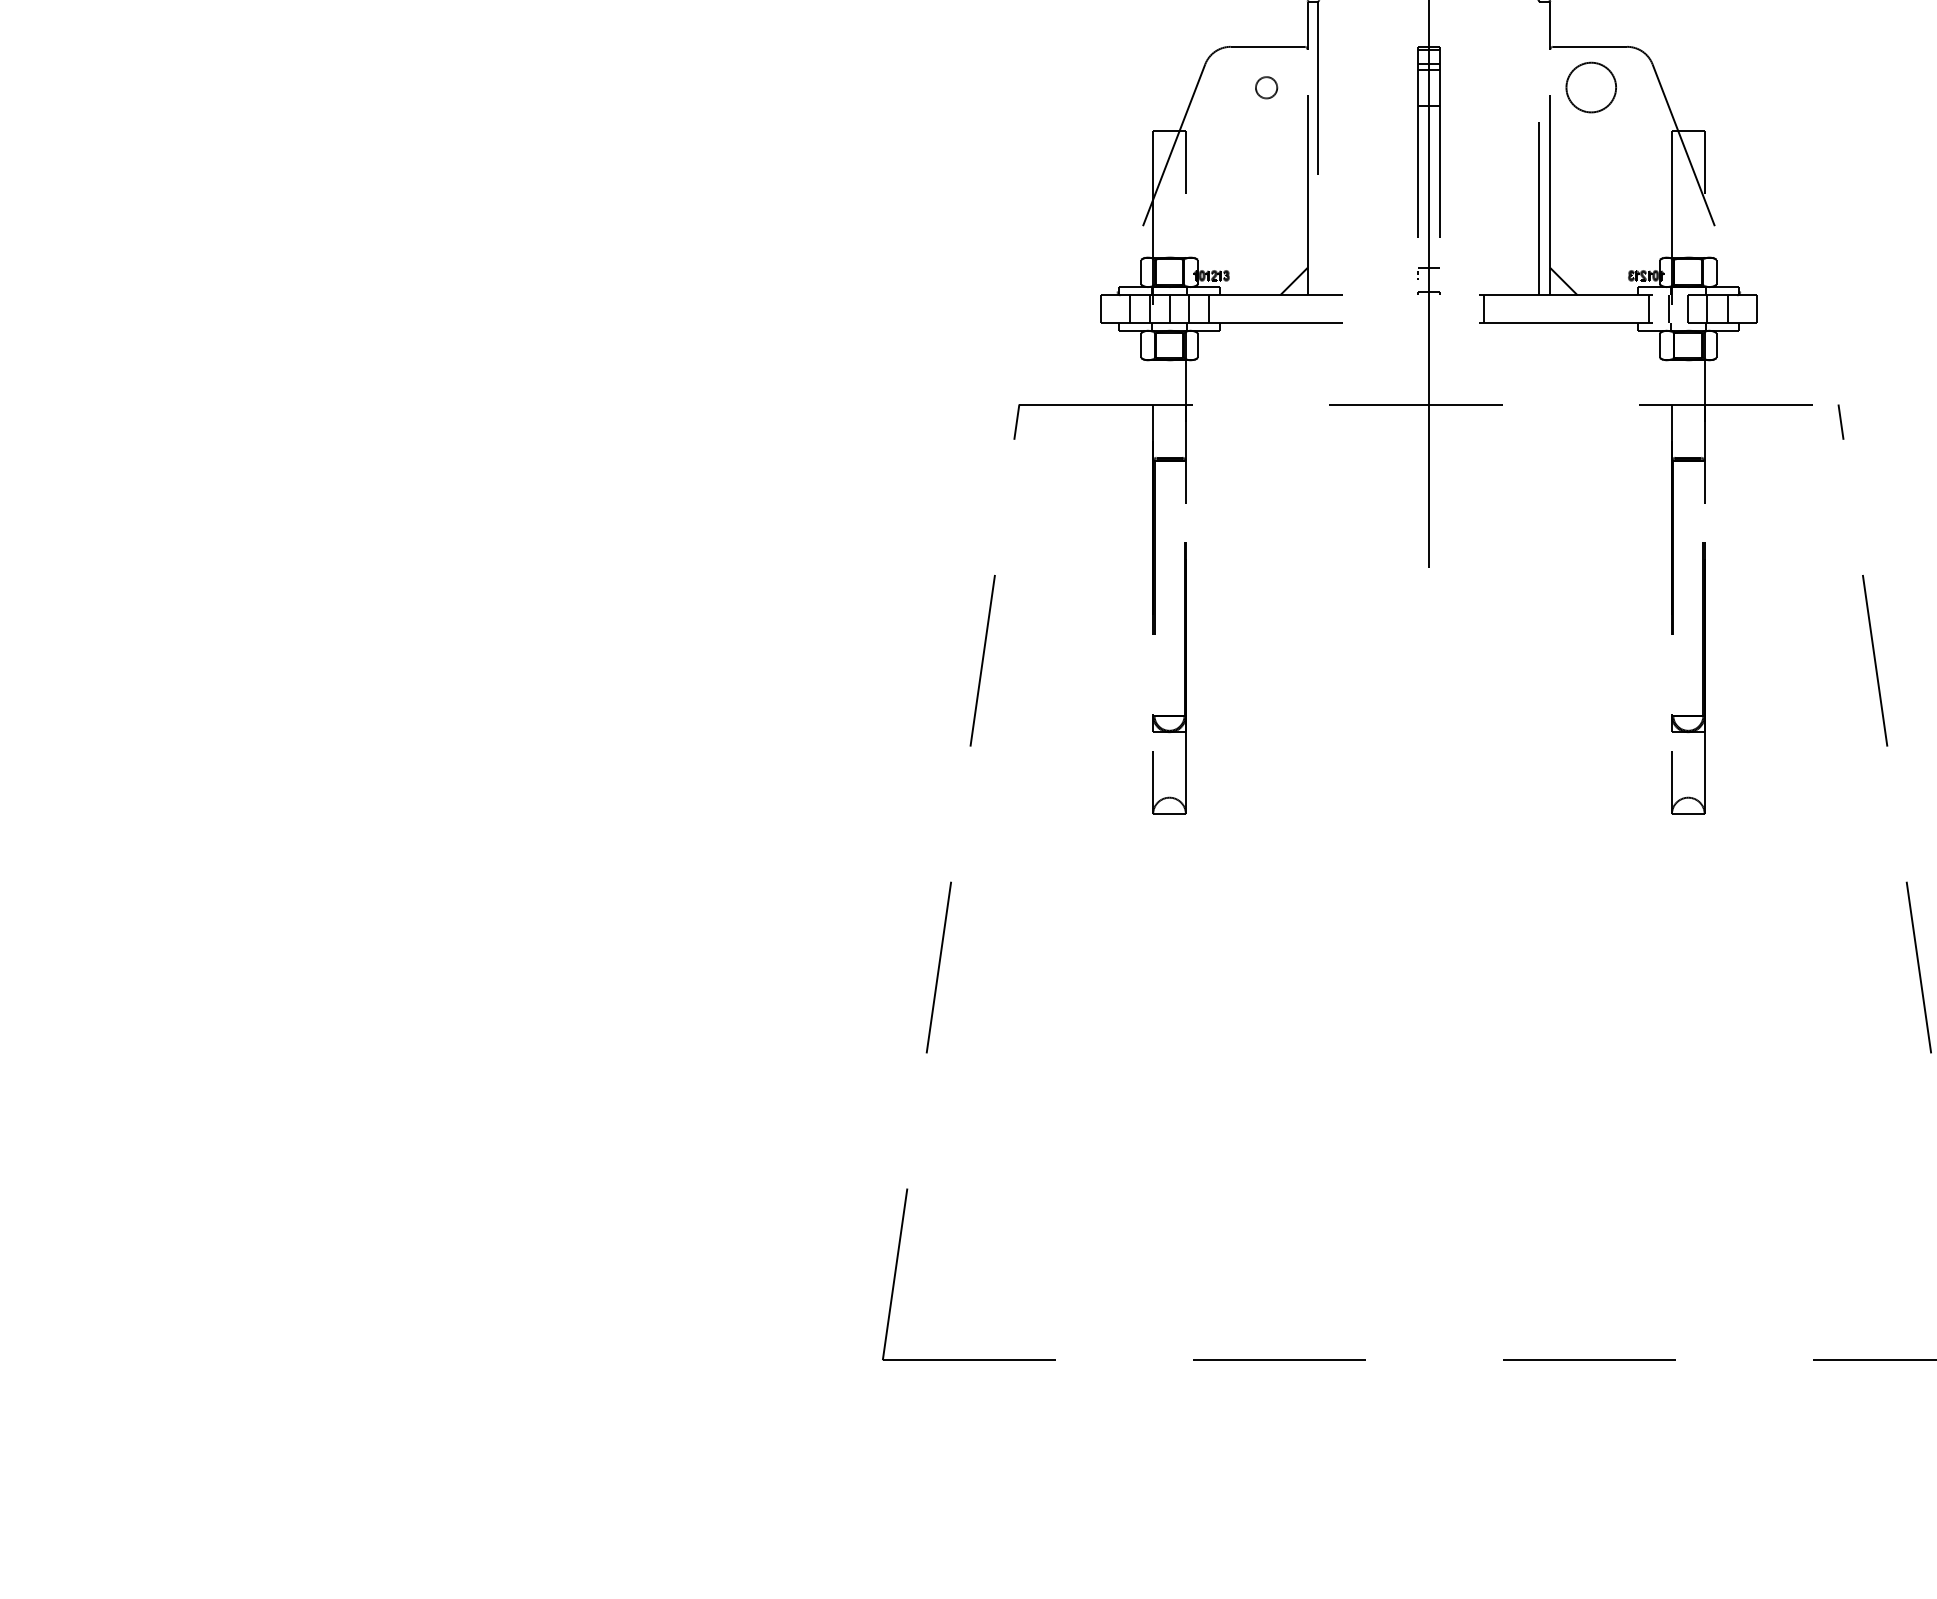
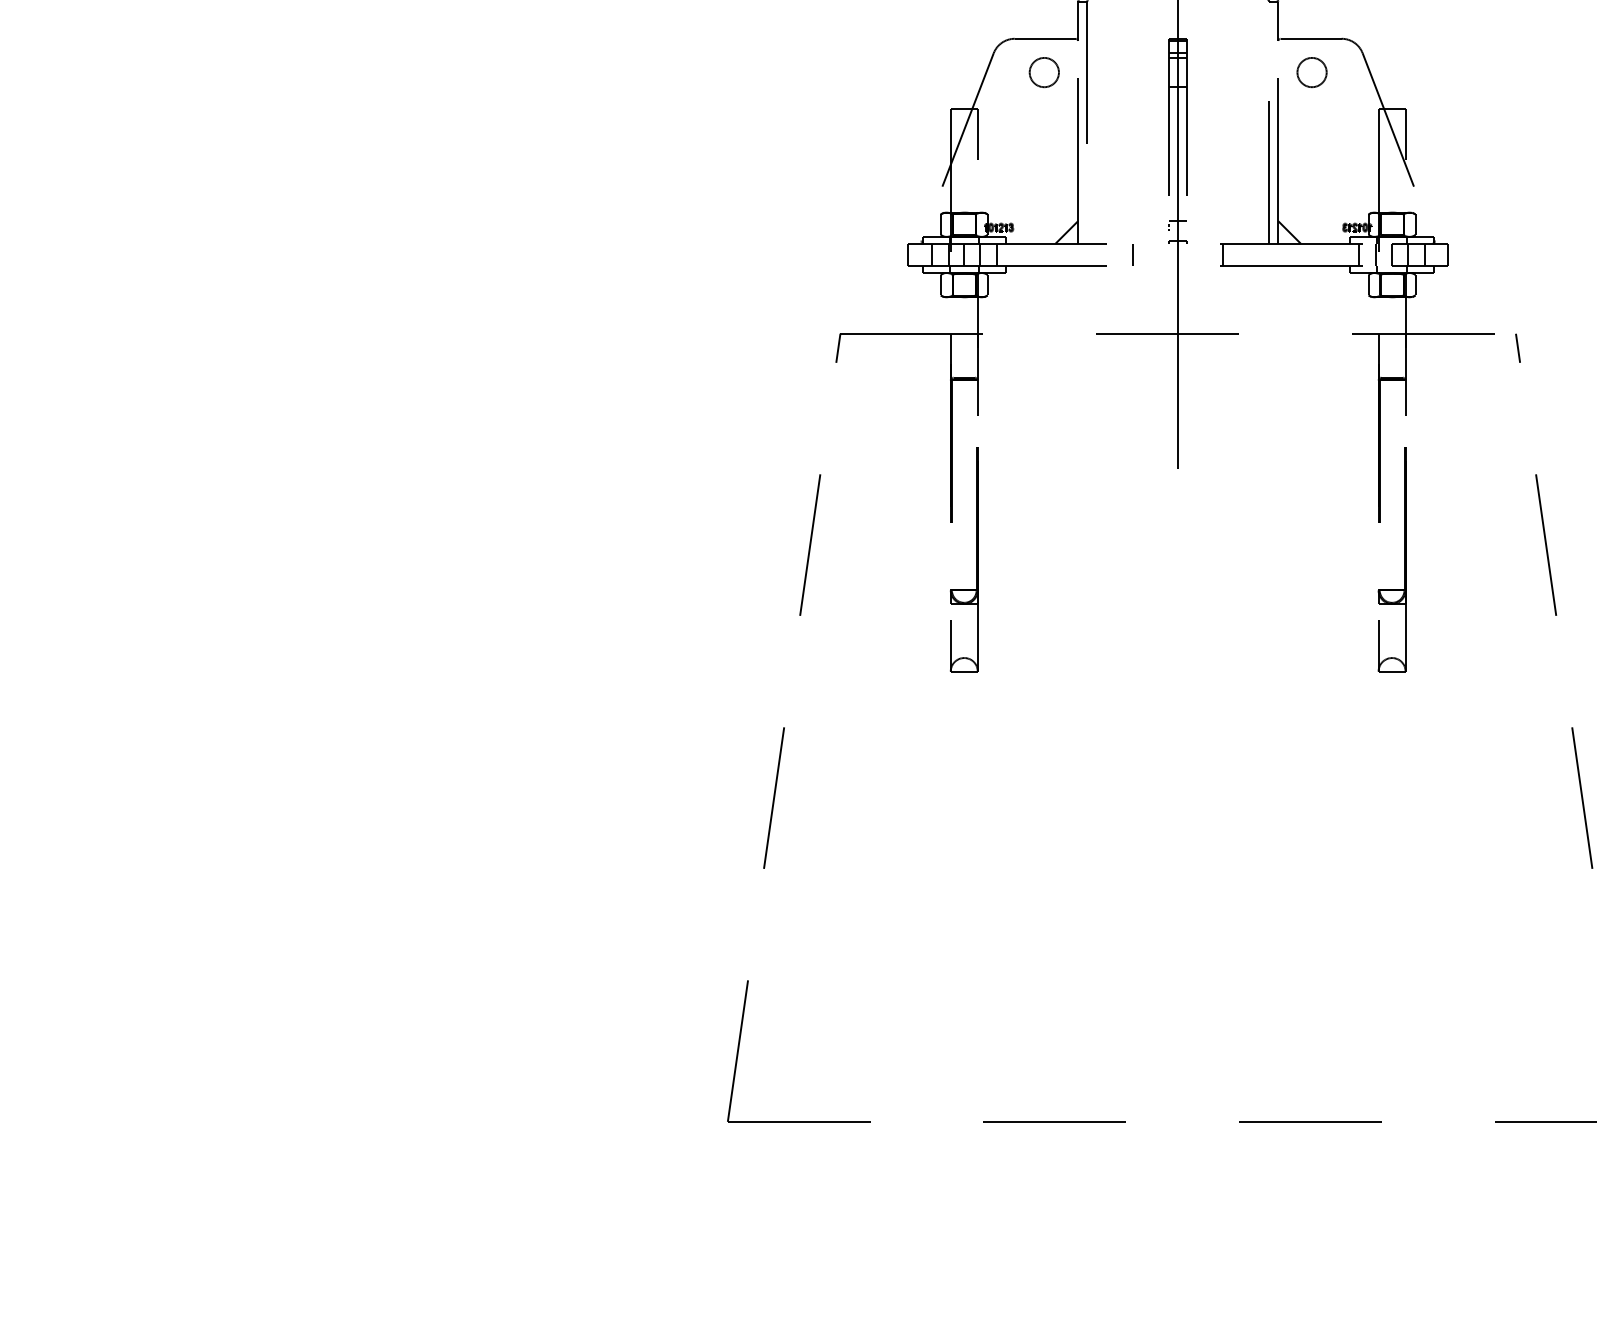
circle: (1265, 87) -> (1043, 72), size x1.67
circle: (1590, 87) -> (1311, 72), size x0.71
line: (1373, 308) -> (1132, 254), added

